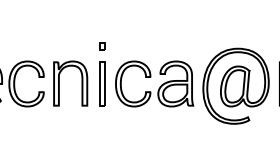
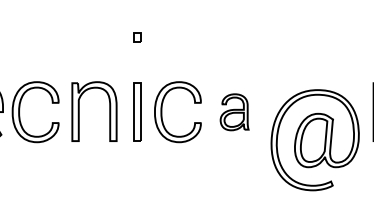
part: (102, 46) -> (137, 37), moved
part: (175, 84) -> (234, 112), size x0.6
part: (235, 86) -> (314, 140), moved

